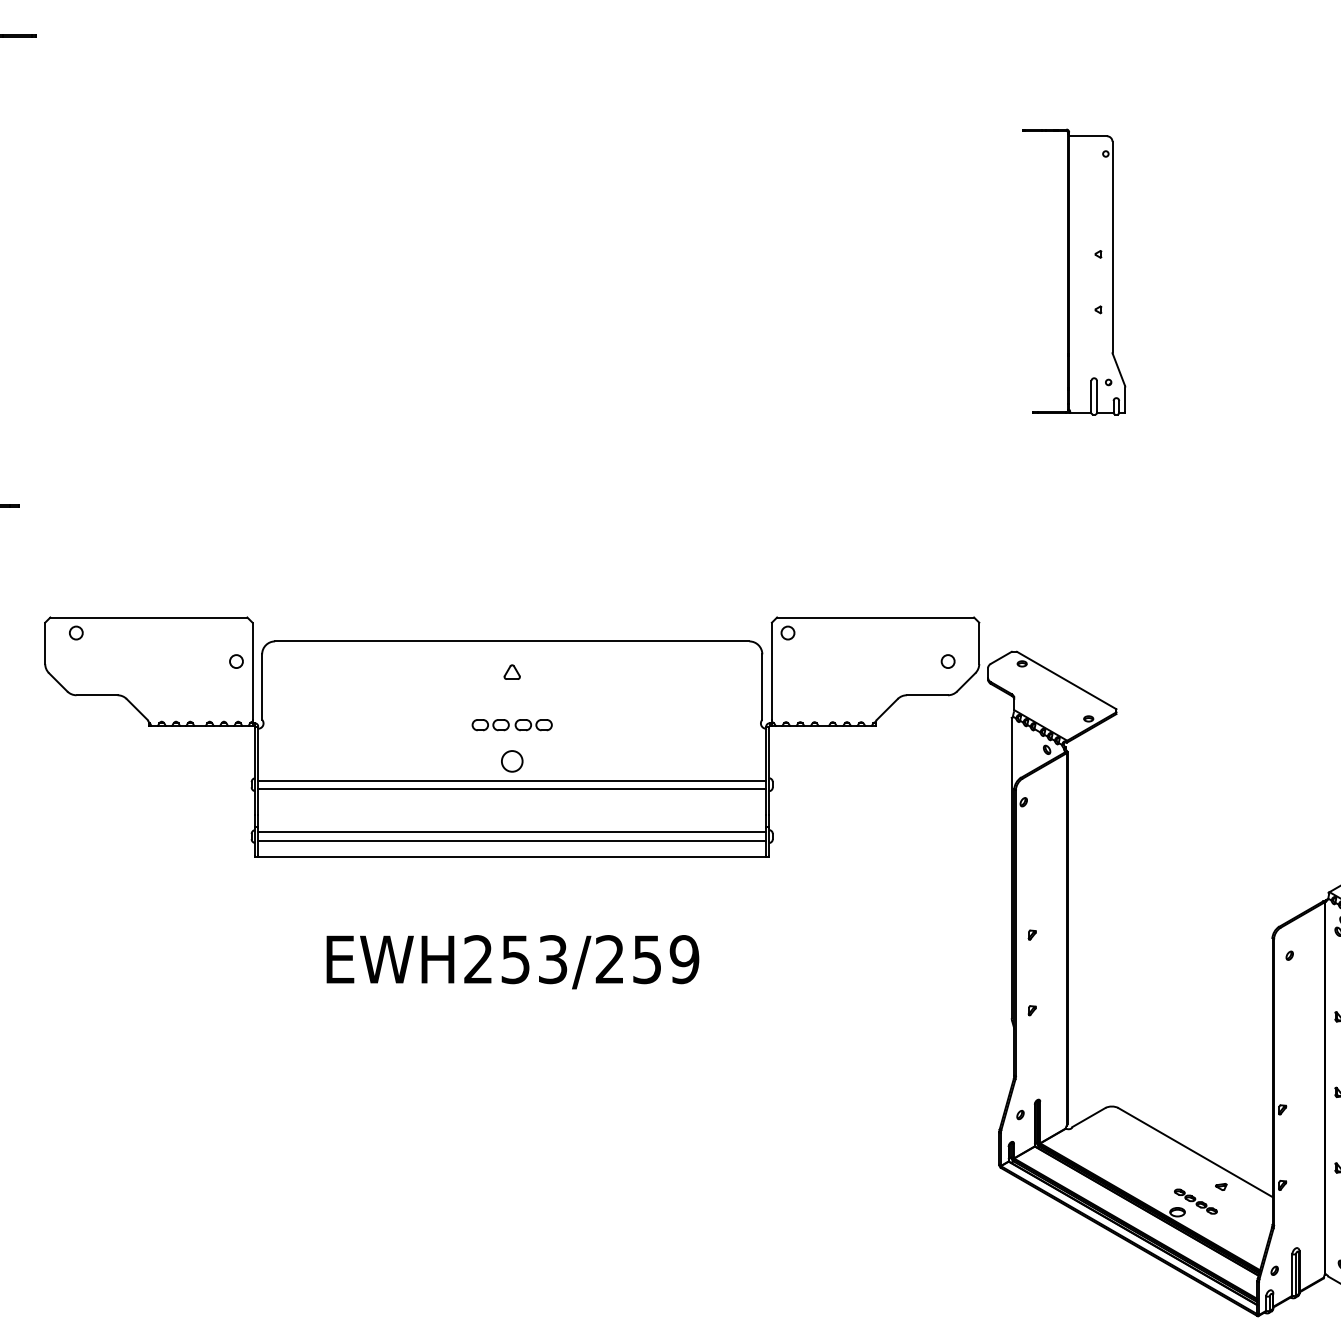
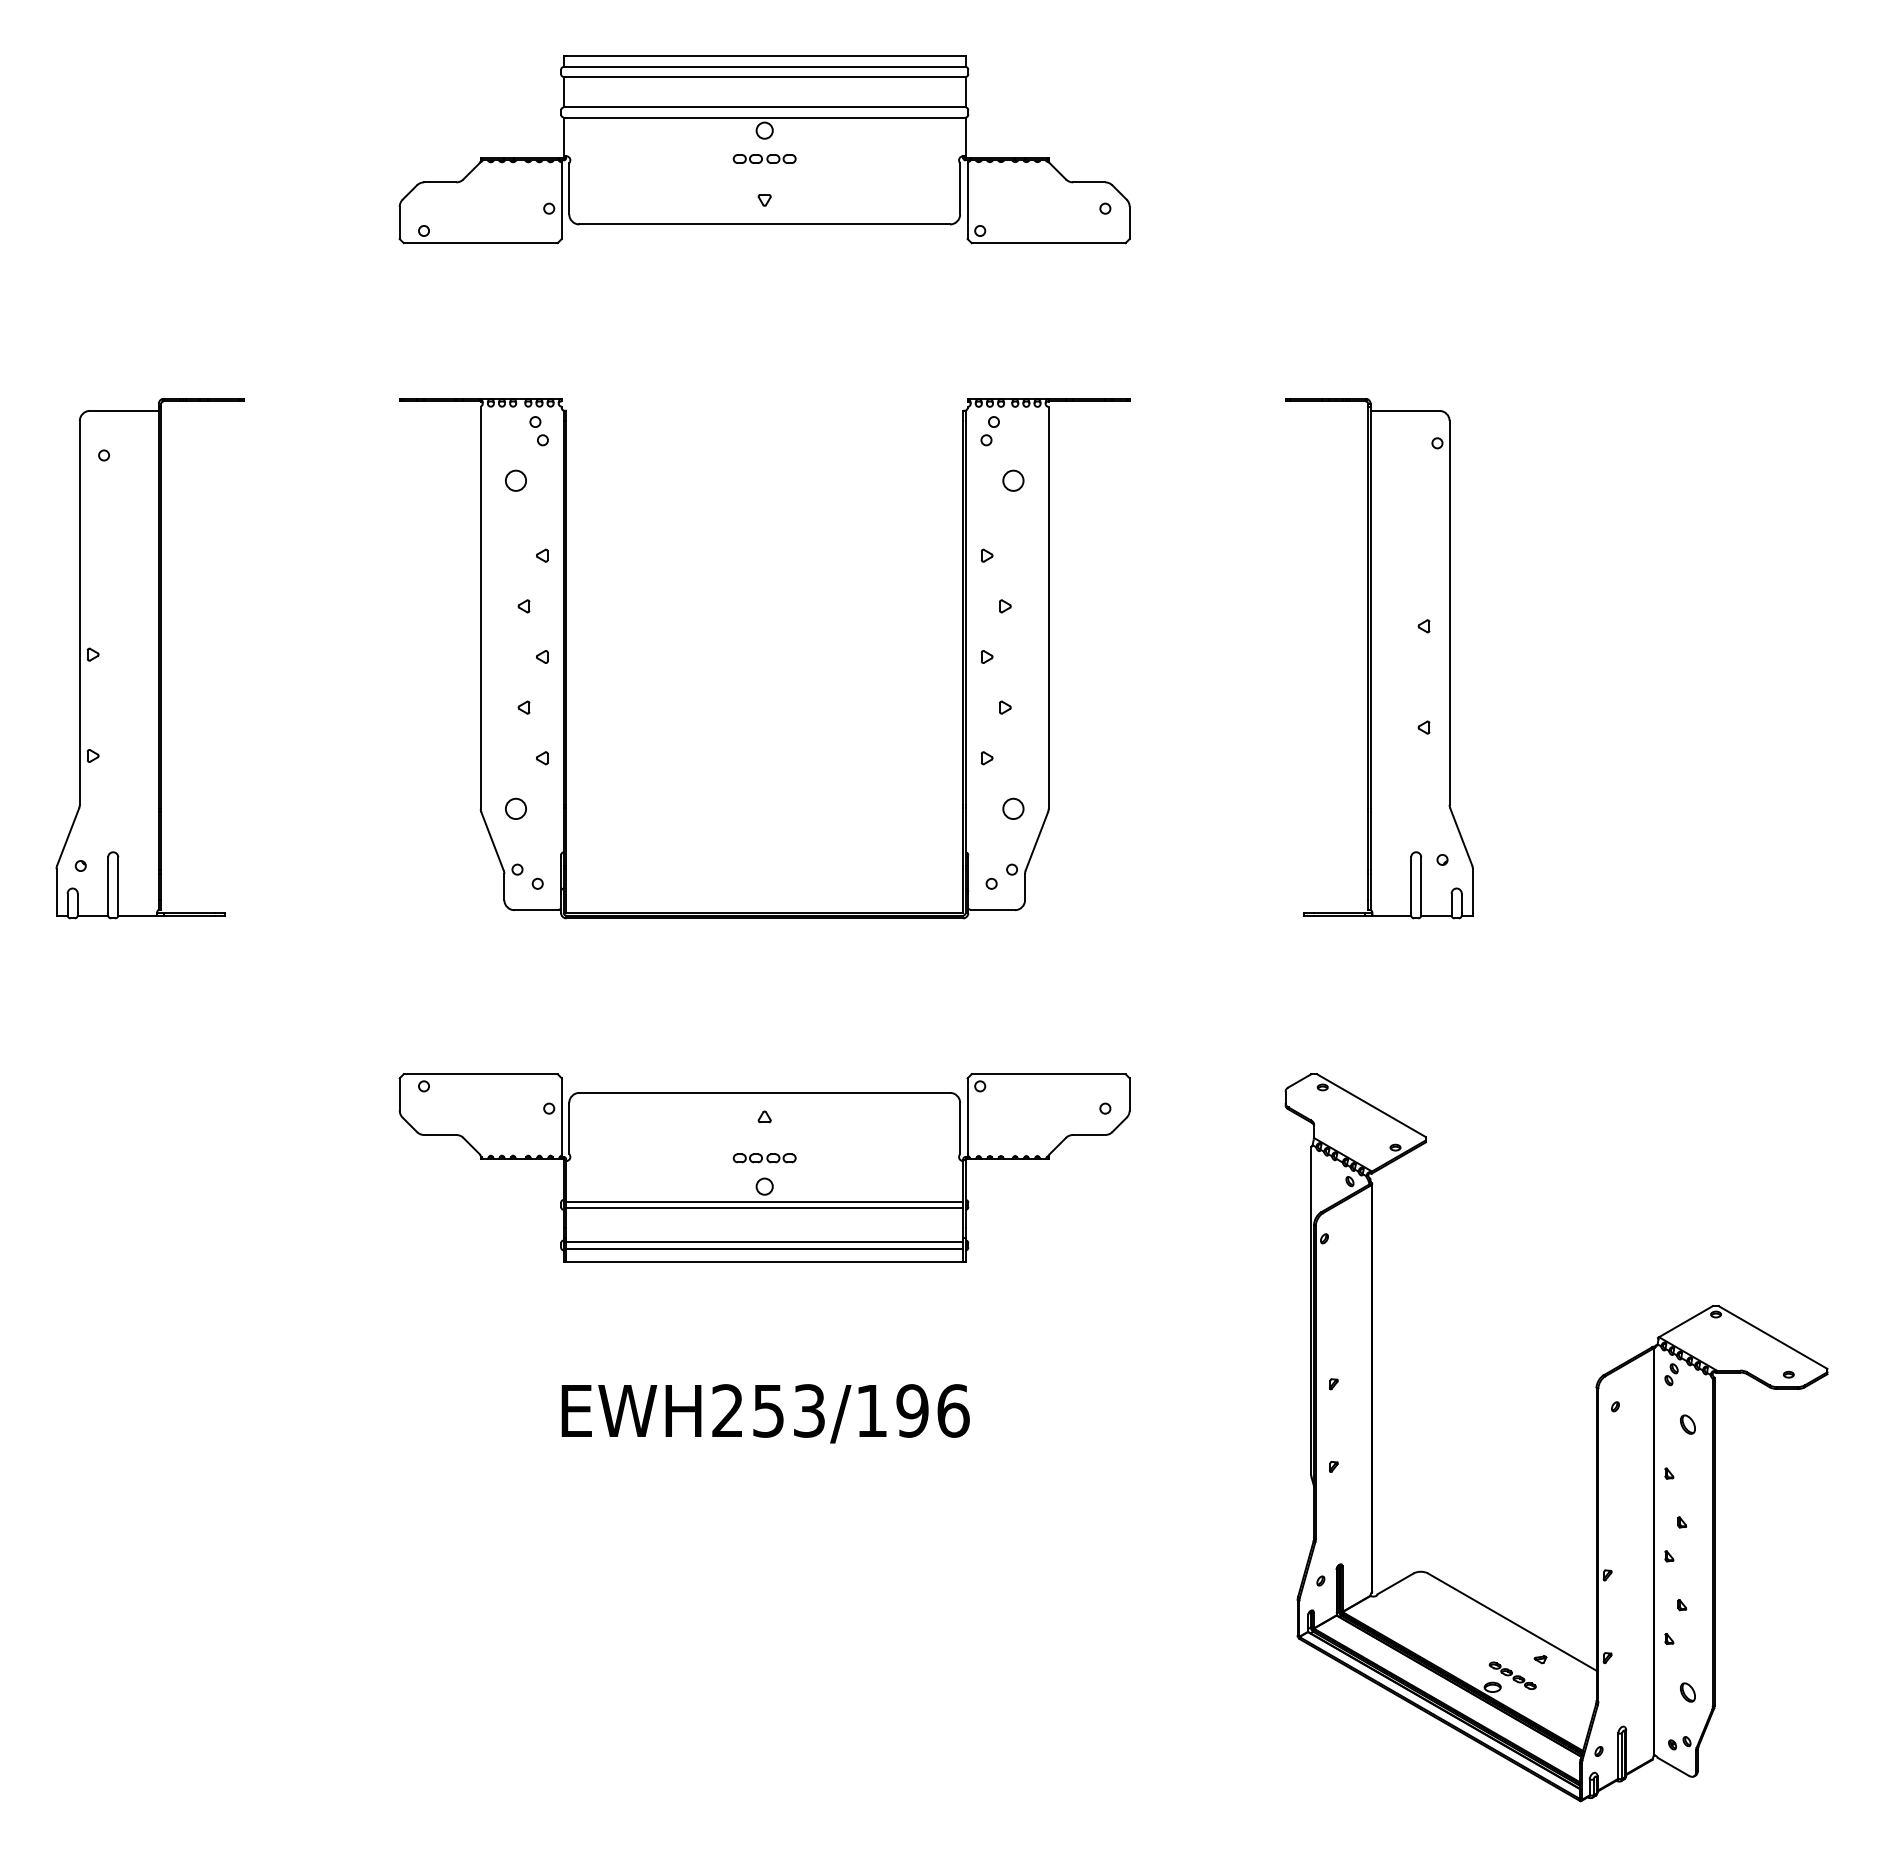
part: (330, 271) -> (566, 658), added
part: (1074, 271) -> (1379, 658), size x1.67
part: (511, 737) -> (764, 1167), size x0.71
text: (647, 959) -> (912, 1410), EWH253/259 -> EWH253/196

